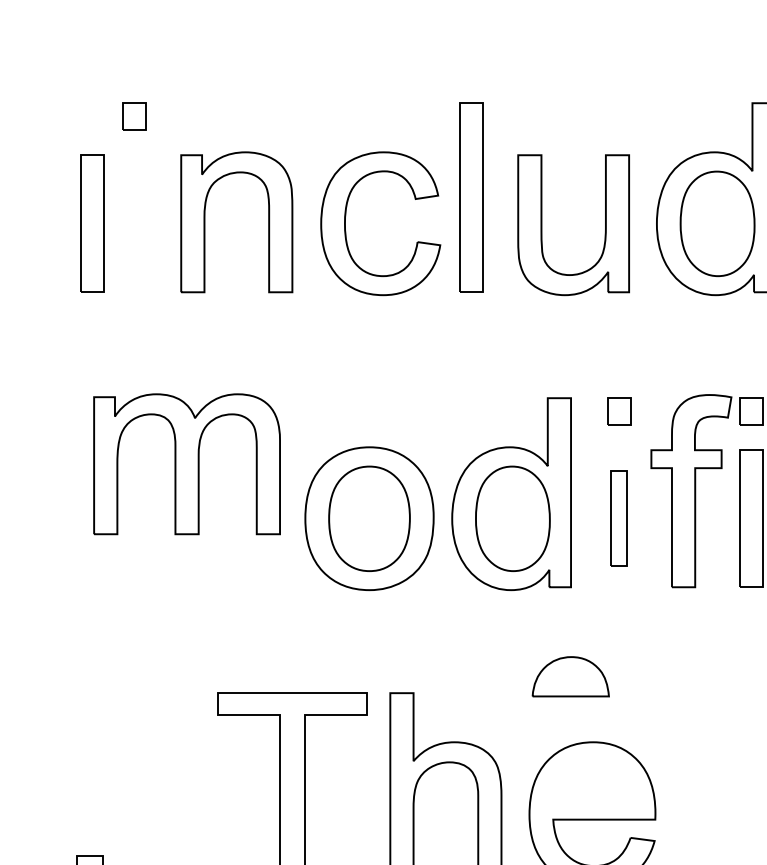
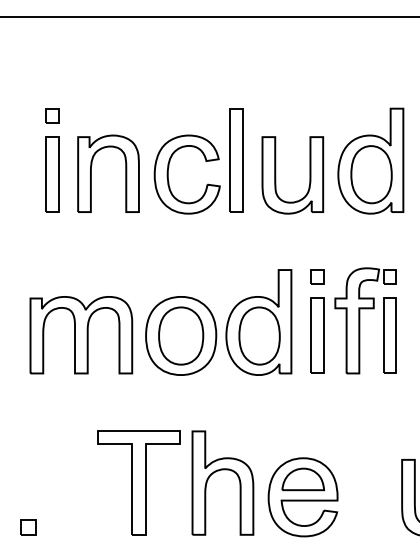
part: (92, 223) -> (52, 174), moved
part: (187, 464) -> (81, 335), moved
part: (618, 517) -> (317, 335), size x1.43
part: (571, 676) -> (303, 479), moved

